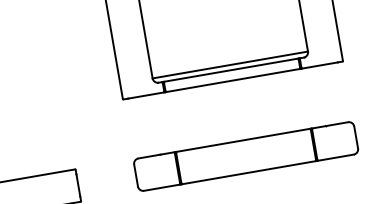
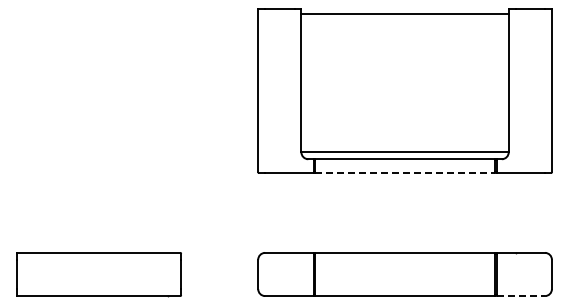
line: (233, 80) -> (405, 173), solid -> dashed
line: (336, 157) -> (521, 296), solid -> dashed

